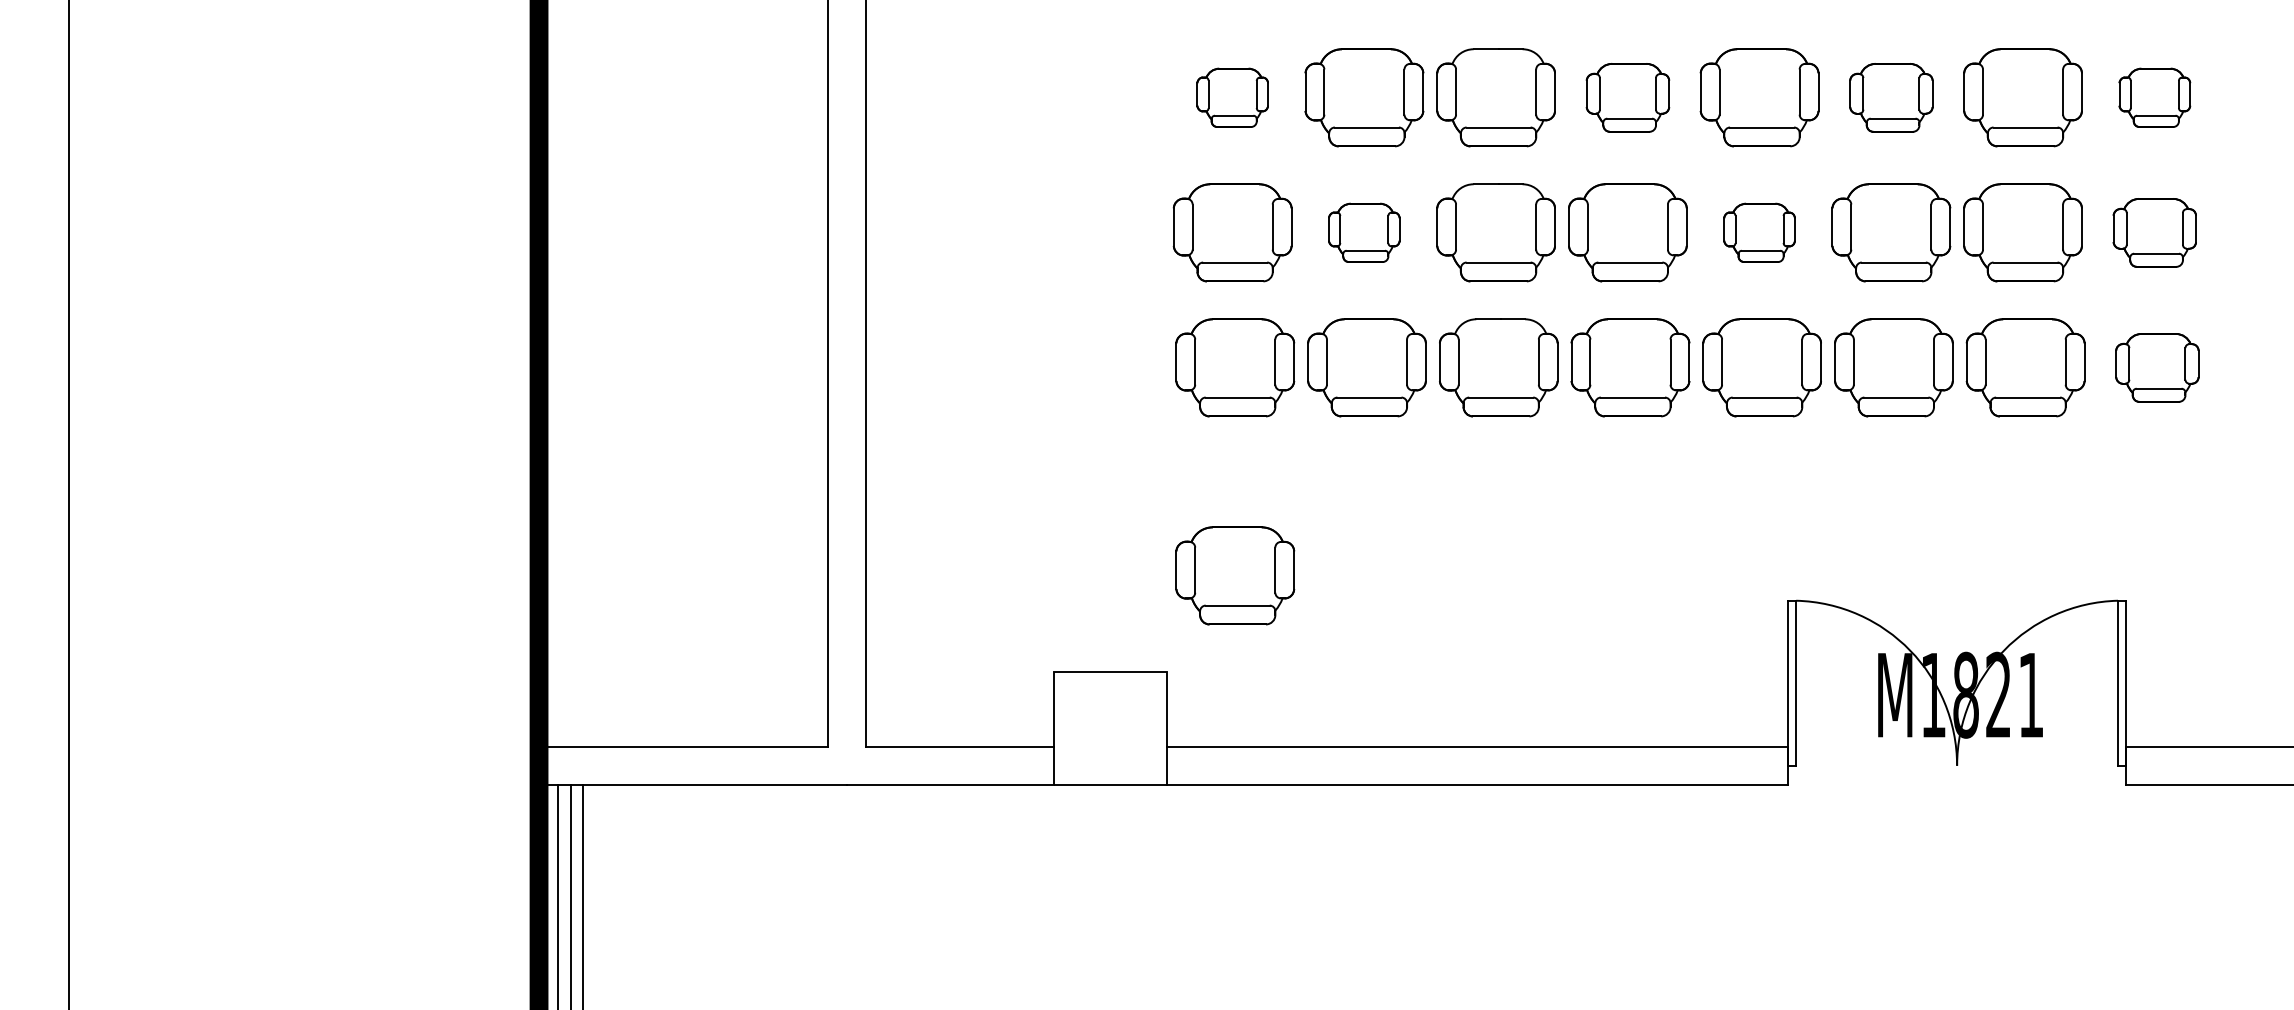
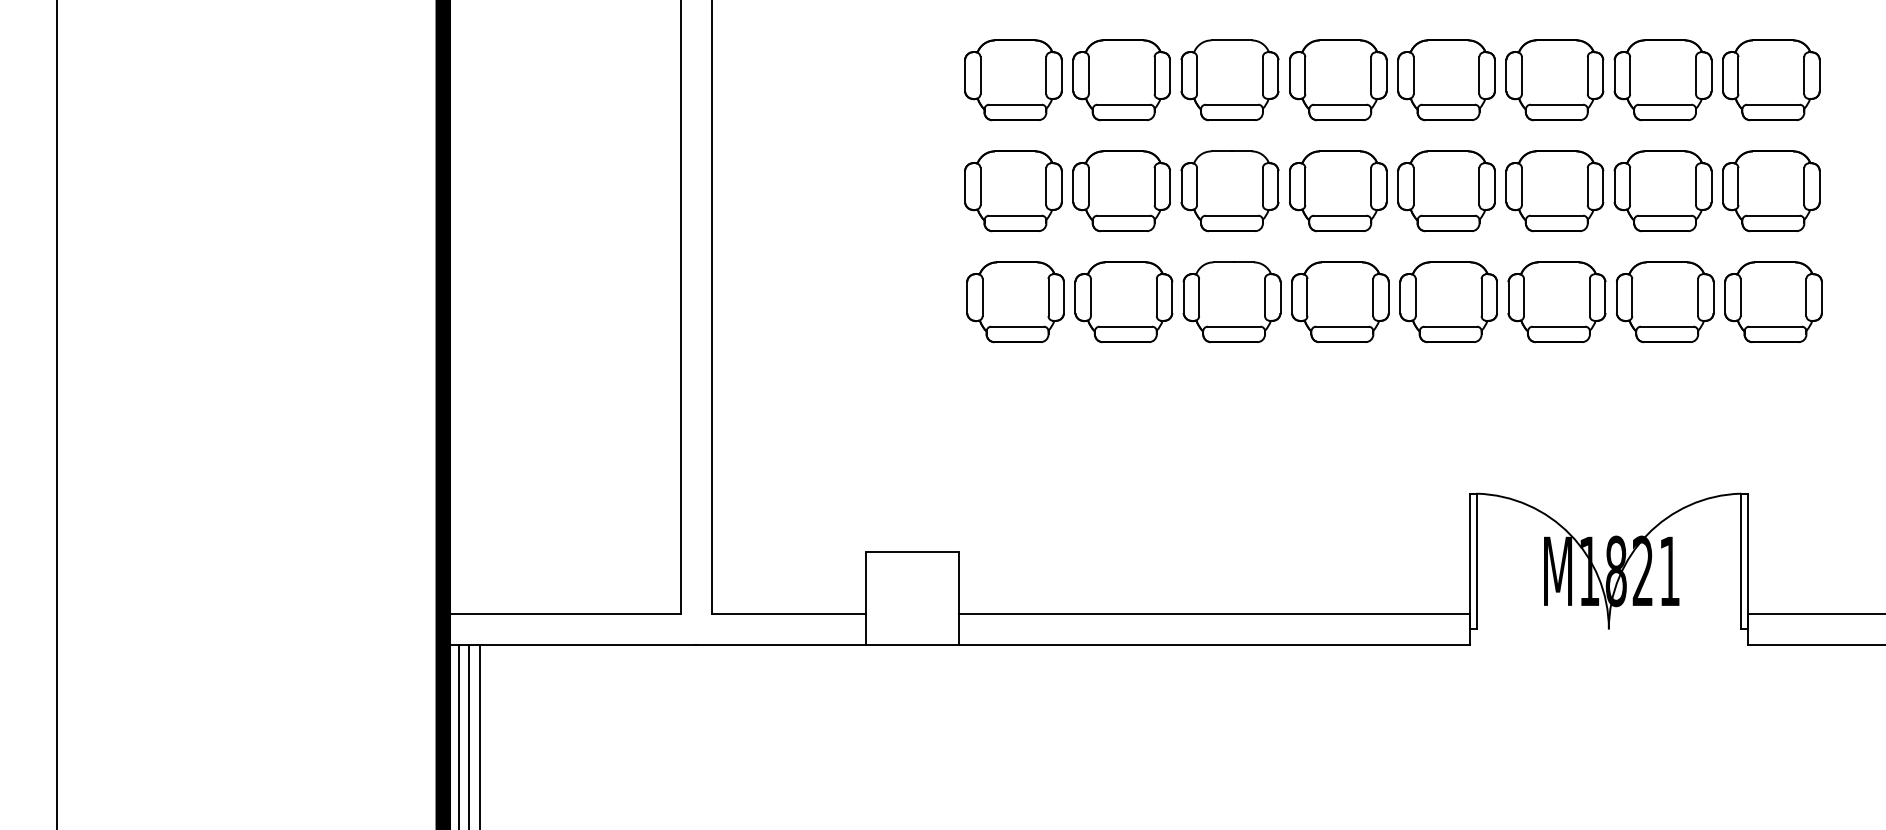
part: (1232, 98) -> (1013, 80), size x1.67
part: (1628, 98) -> (1338, 80), size x1.43
part: (1890, 98) -> (1554, 80), size x1.43
part: (2154, 98) -> (1771, 80), size x1.67
part: (1364, 233) -> (1121, 191), size x1.67
part: (1759, 233) -> (1446, 191), size x1.67
part: (2154, 233) -> (1771, 191), size x1.43
part: (2157, 368) -> (1773, 302), size x1.43
part: (1235, 576) -> (1015, 473), removed

